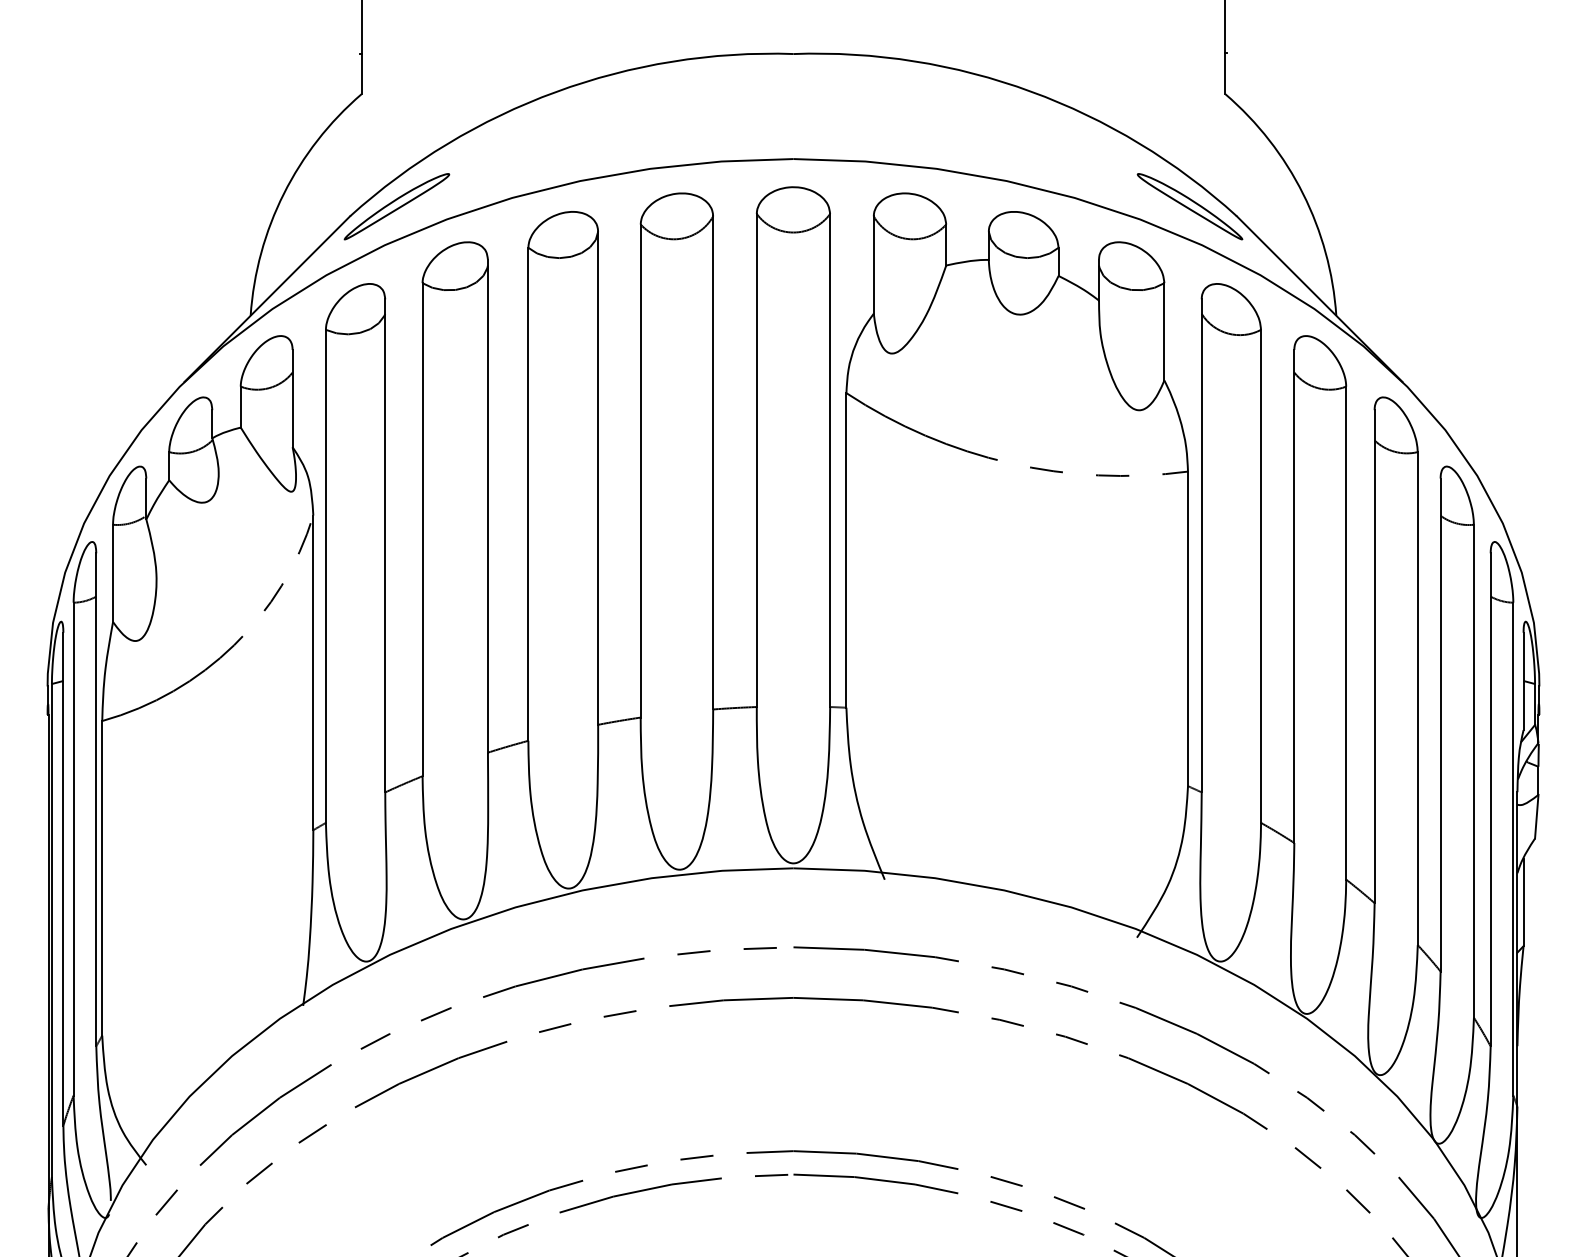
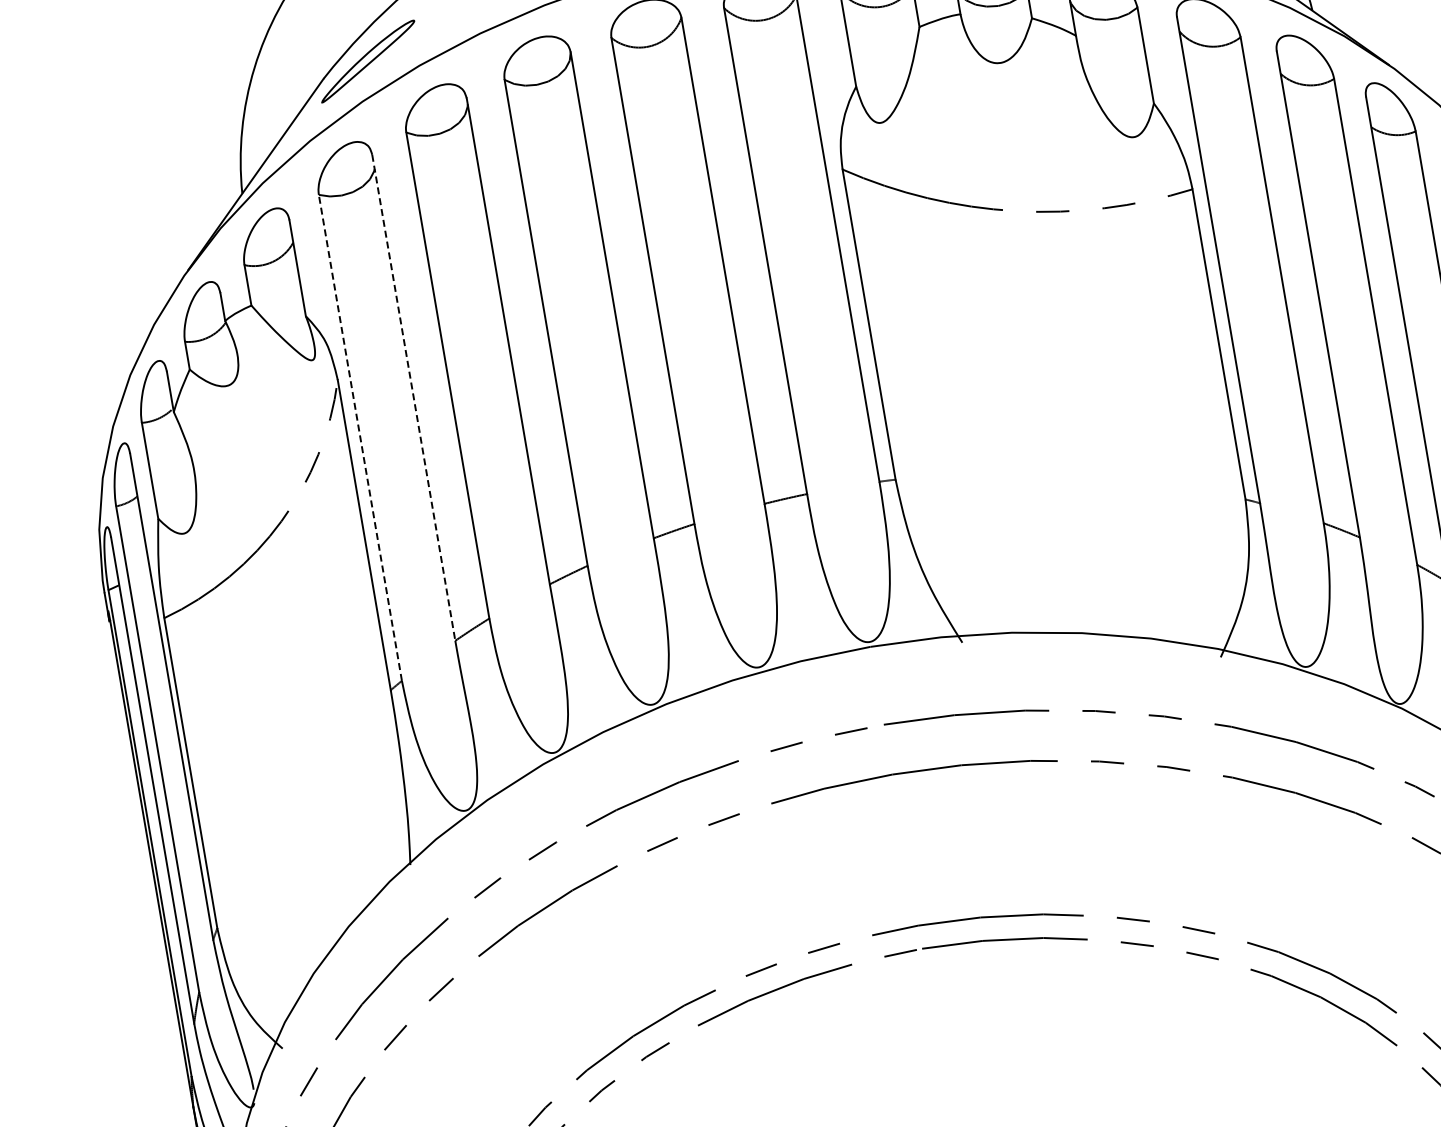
line: (385, 546) -> (414, 398), solid -> dashed
line: (325, 575) -> (359, 437), solid -> dashed

